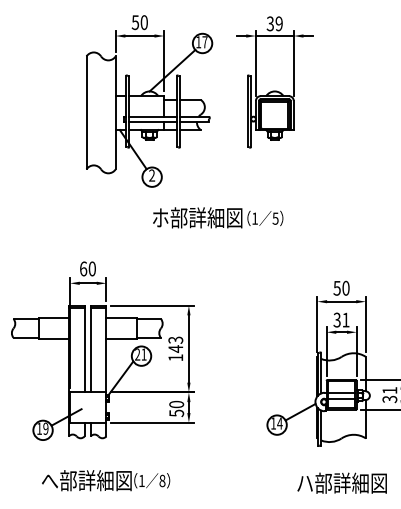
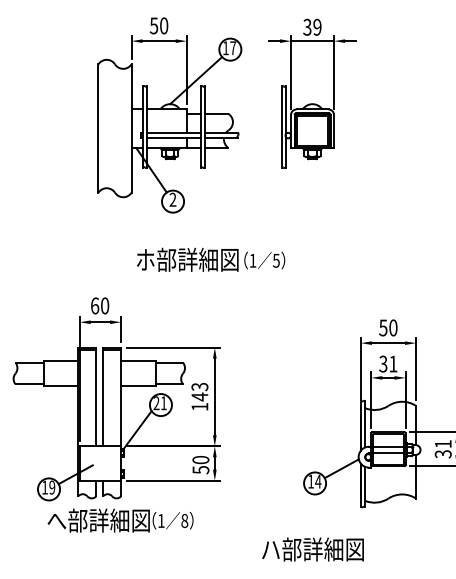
text: (218, 217) -> (211, 259), moved
text: (105, 480) -> (120, 520), moved
text: (341, 483) -> (312, 549), moved

